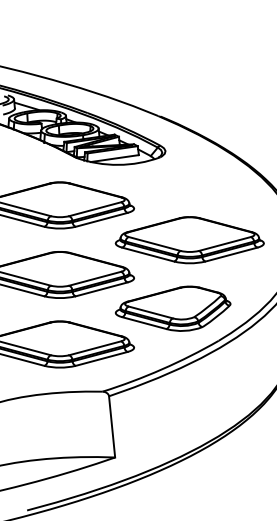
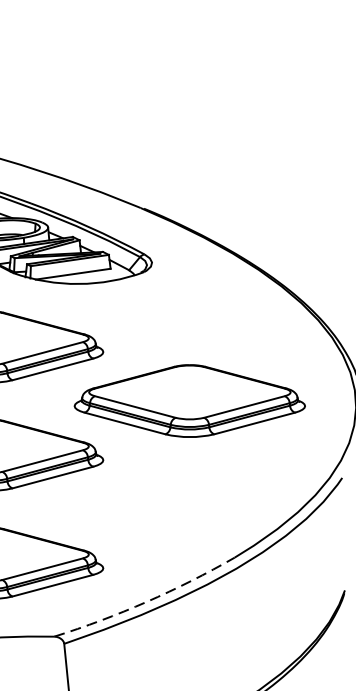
part: (173, 308) -> (164, 507), removed
arc: (162, 369) -> (147, 602), solid -> dashed

